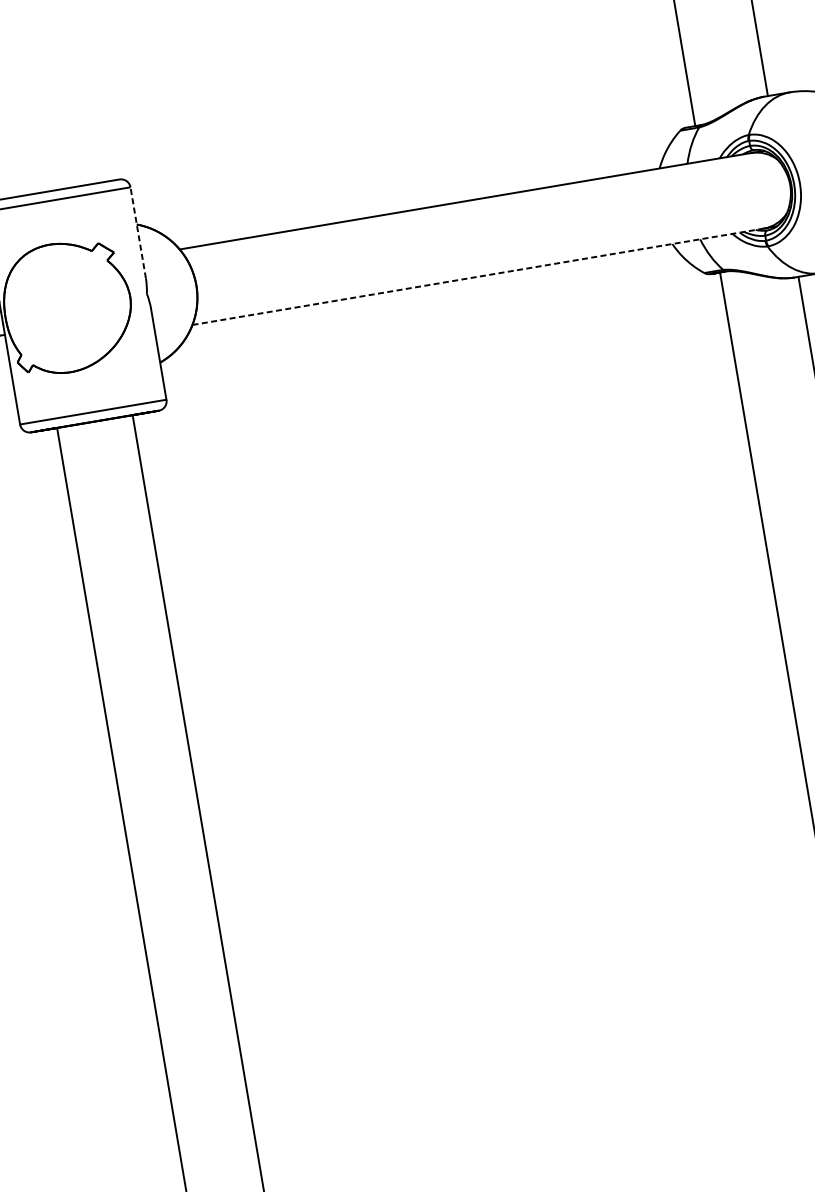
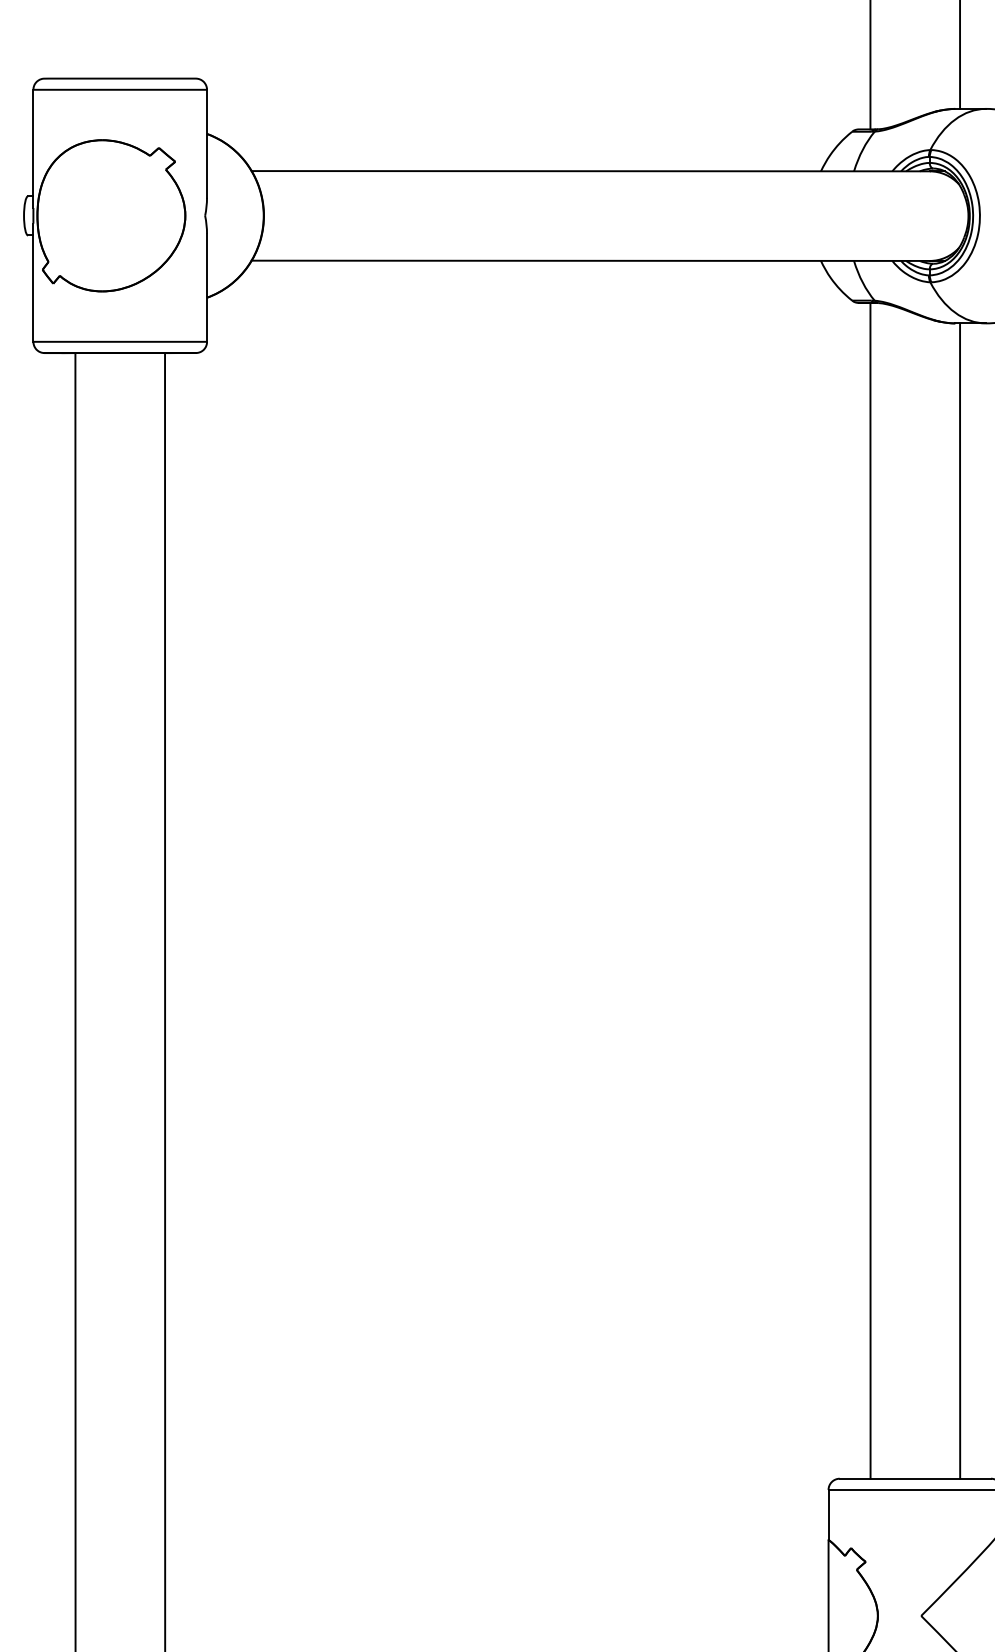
line: (138, 232) -> (207, 143), dashed -> solid
line: (478, 276) -> (591, 260), dashed -> solid

